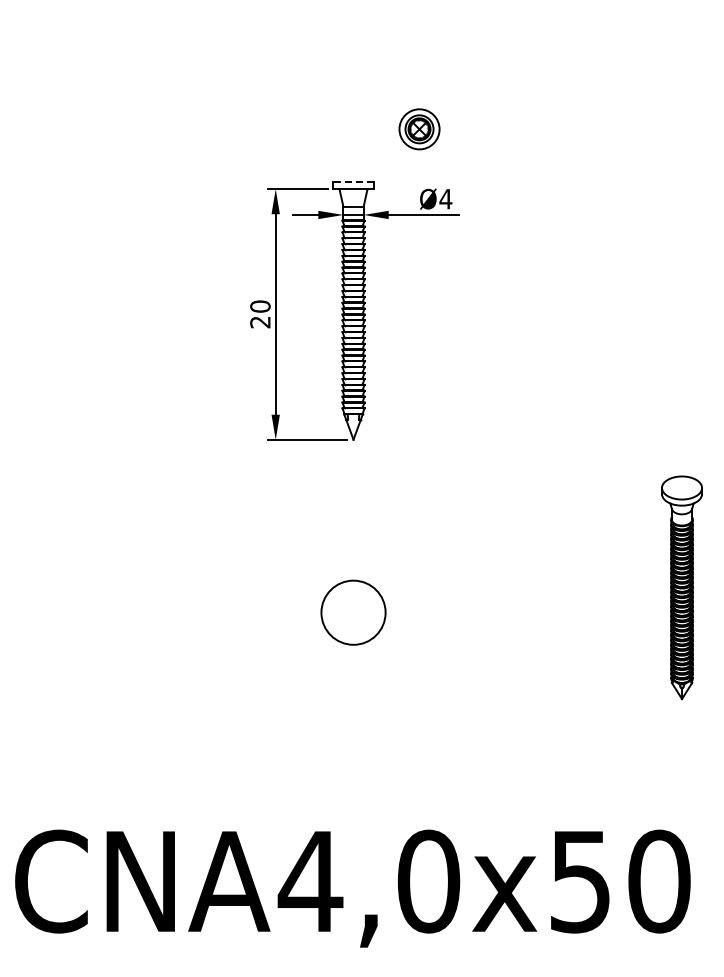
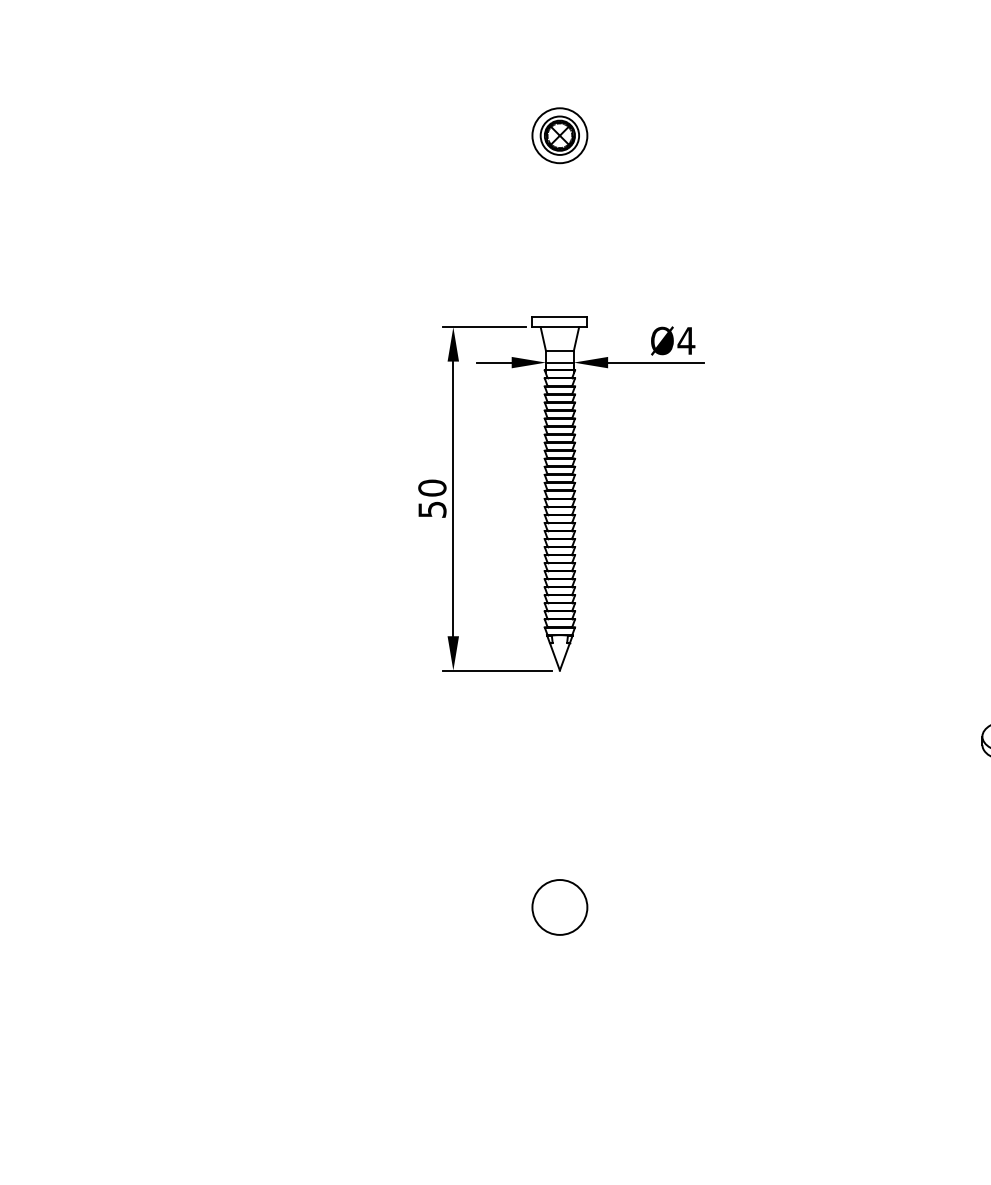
part: (419, 129) -> (559, 135), moved
line: (353, 181) -> (559, 316), dashed -> solid
text: (260, 322) -> (432, 509), 20 -> 50
circle: (353, 612) -> (559, 907), size x0.62

